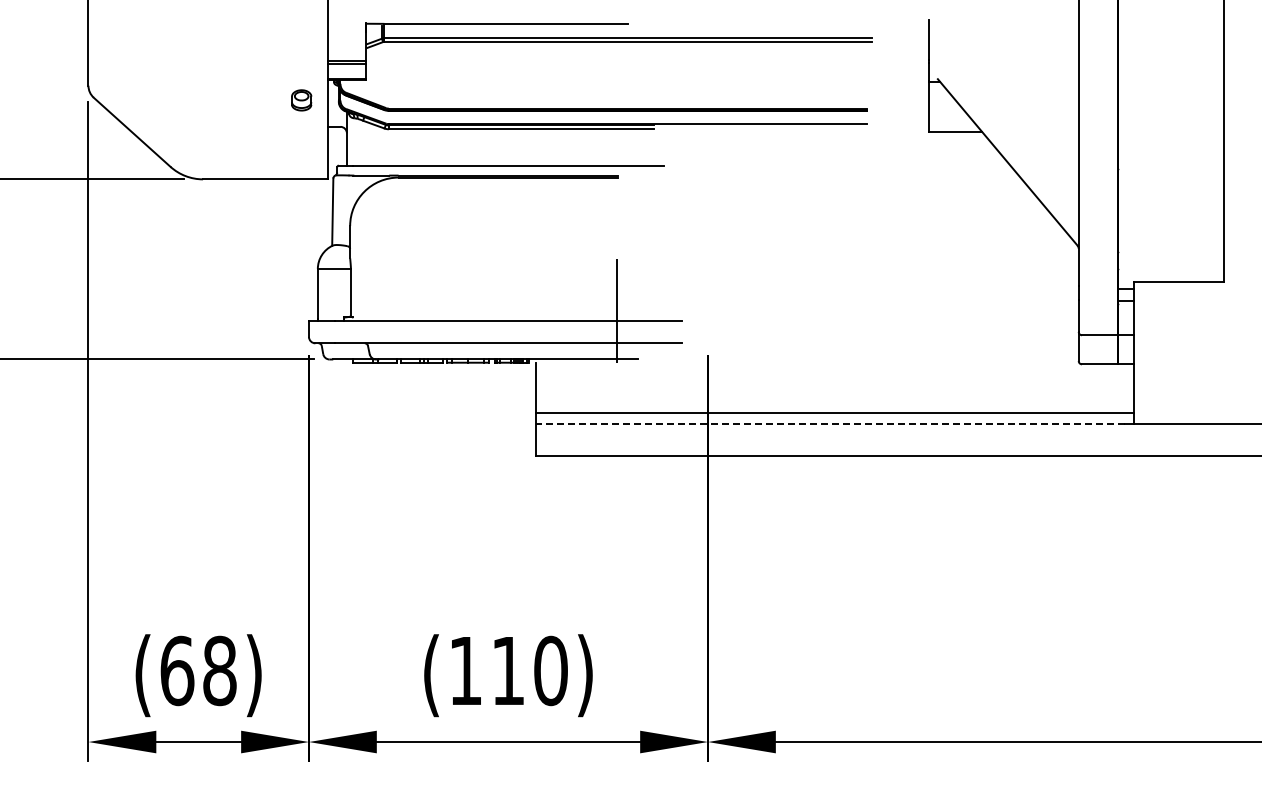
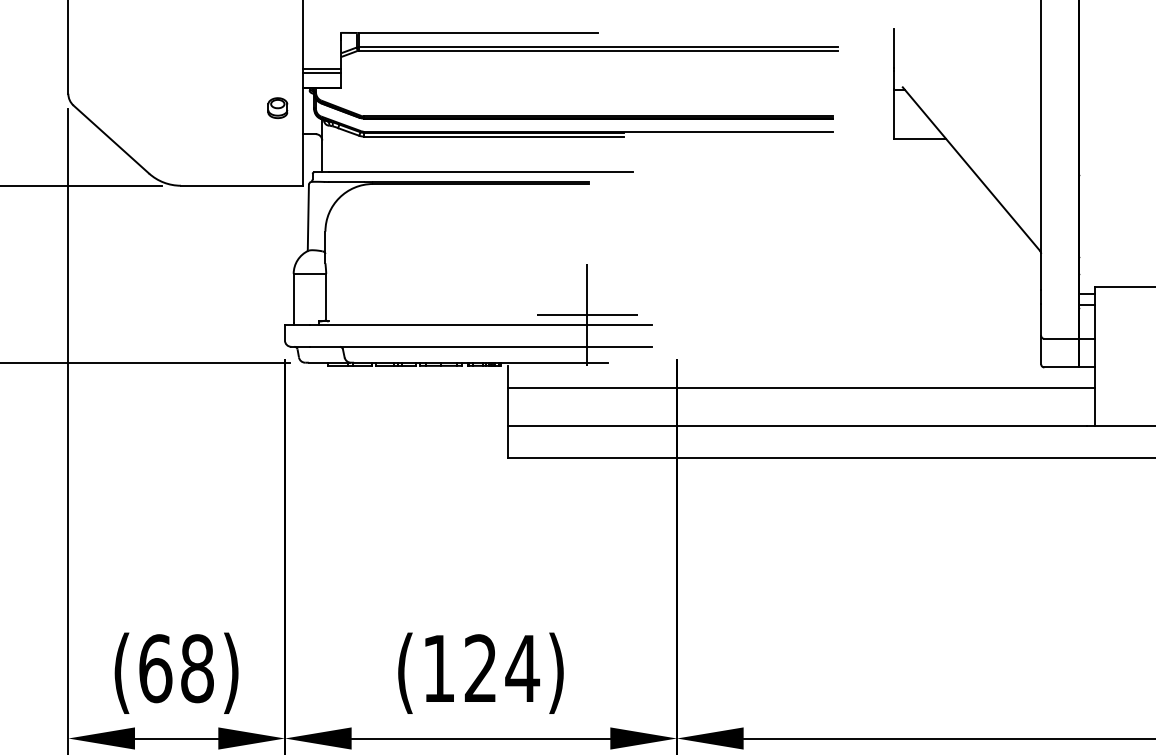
line: (616, 311) -> (587, 315), added
line: (834, 413) -> (801, 388), moved
line: (830, 424) -> (797, 426), dashed -> solid
text: (530, 670) -> (502, 668), (110) -> (124)

